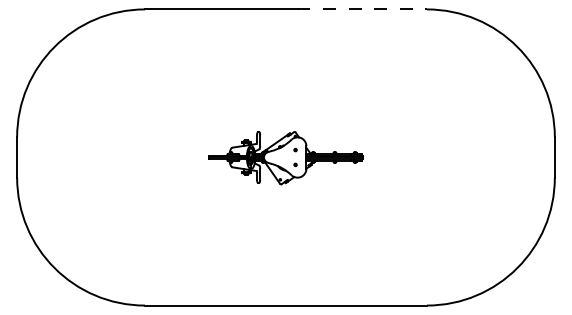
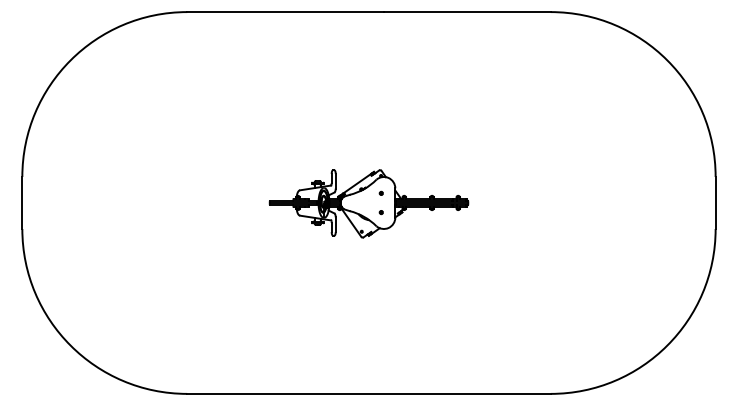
line: (362, 9) -> (467, 12), dashed -> solid

